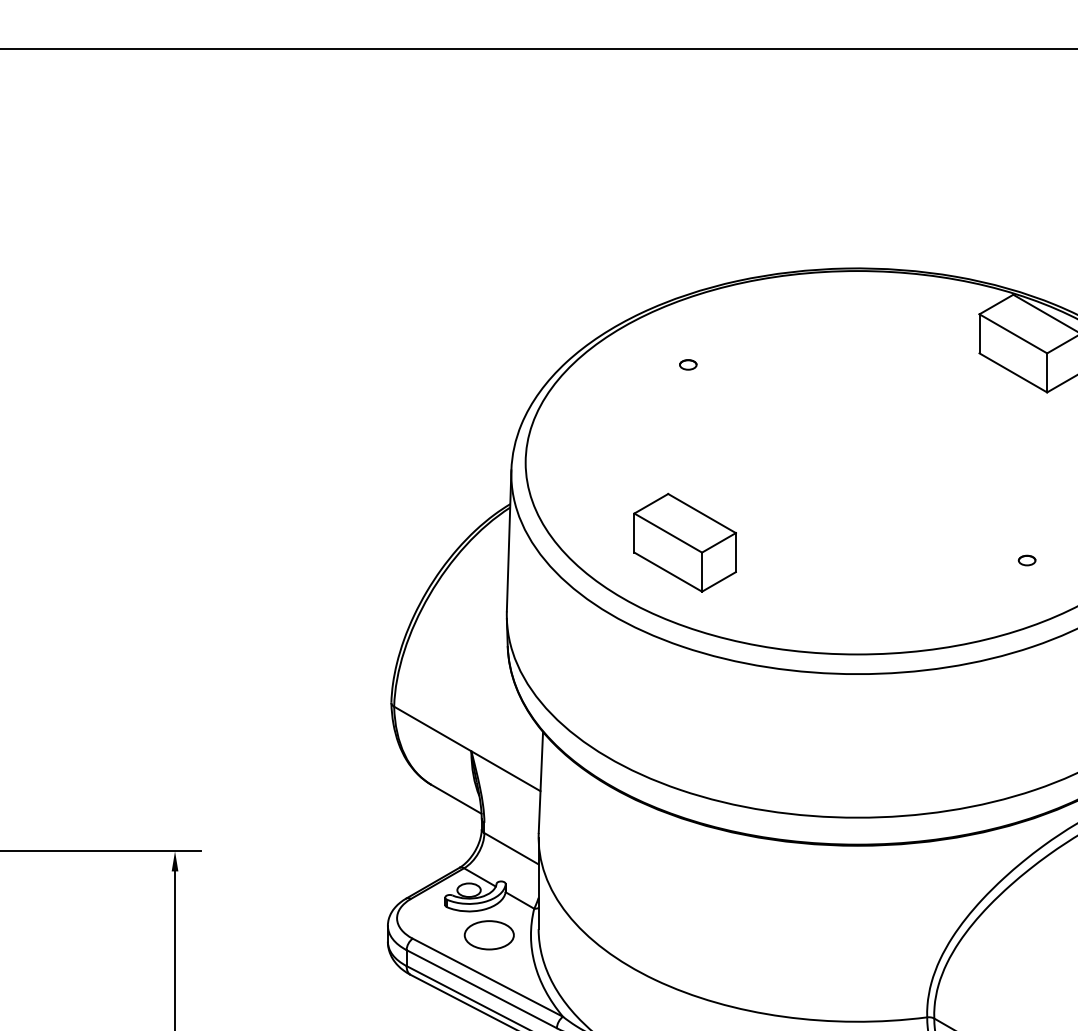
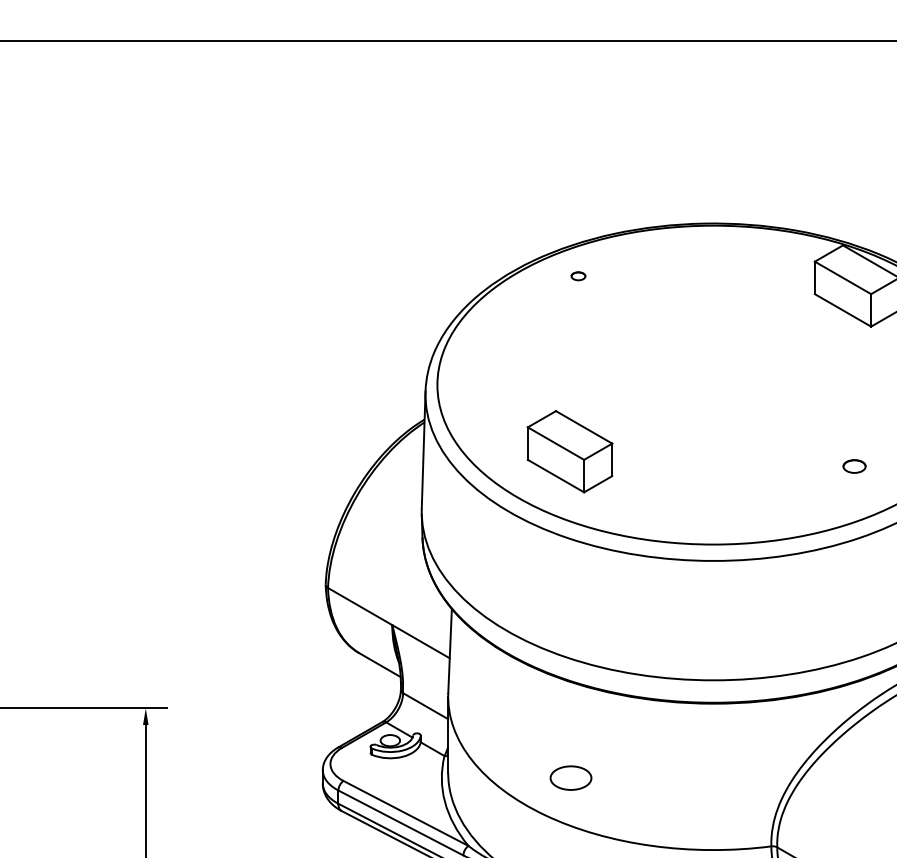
part: (688, 364) -> (578, 275), moved
part: (1026, 560) -> (853, 466), size x1.6
part: (488, 935) -> (570, 778), moved

